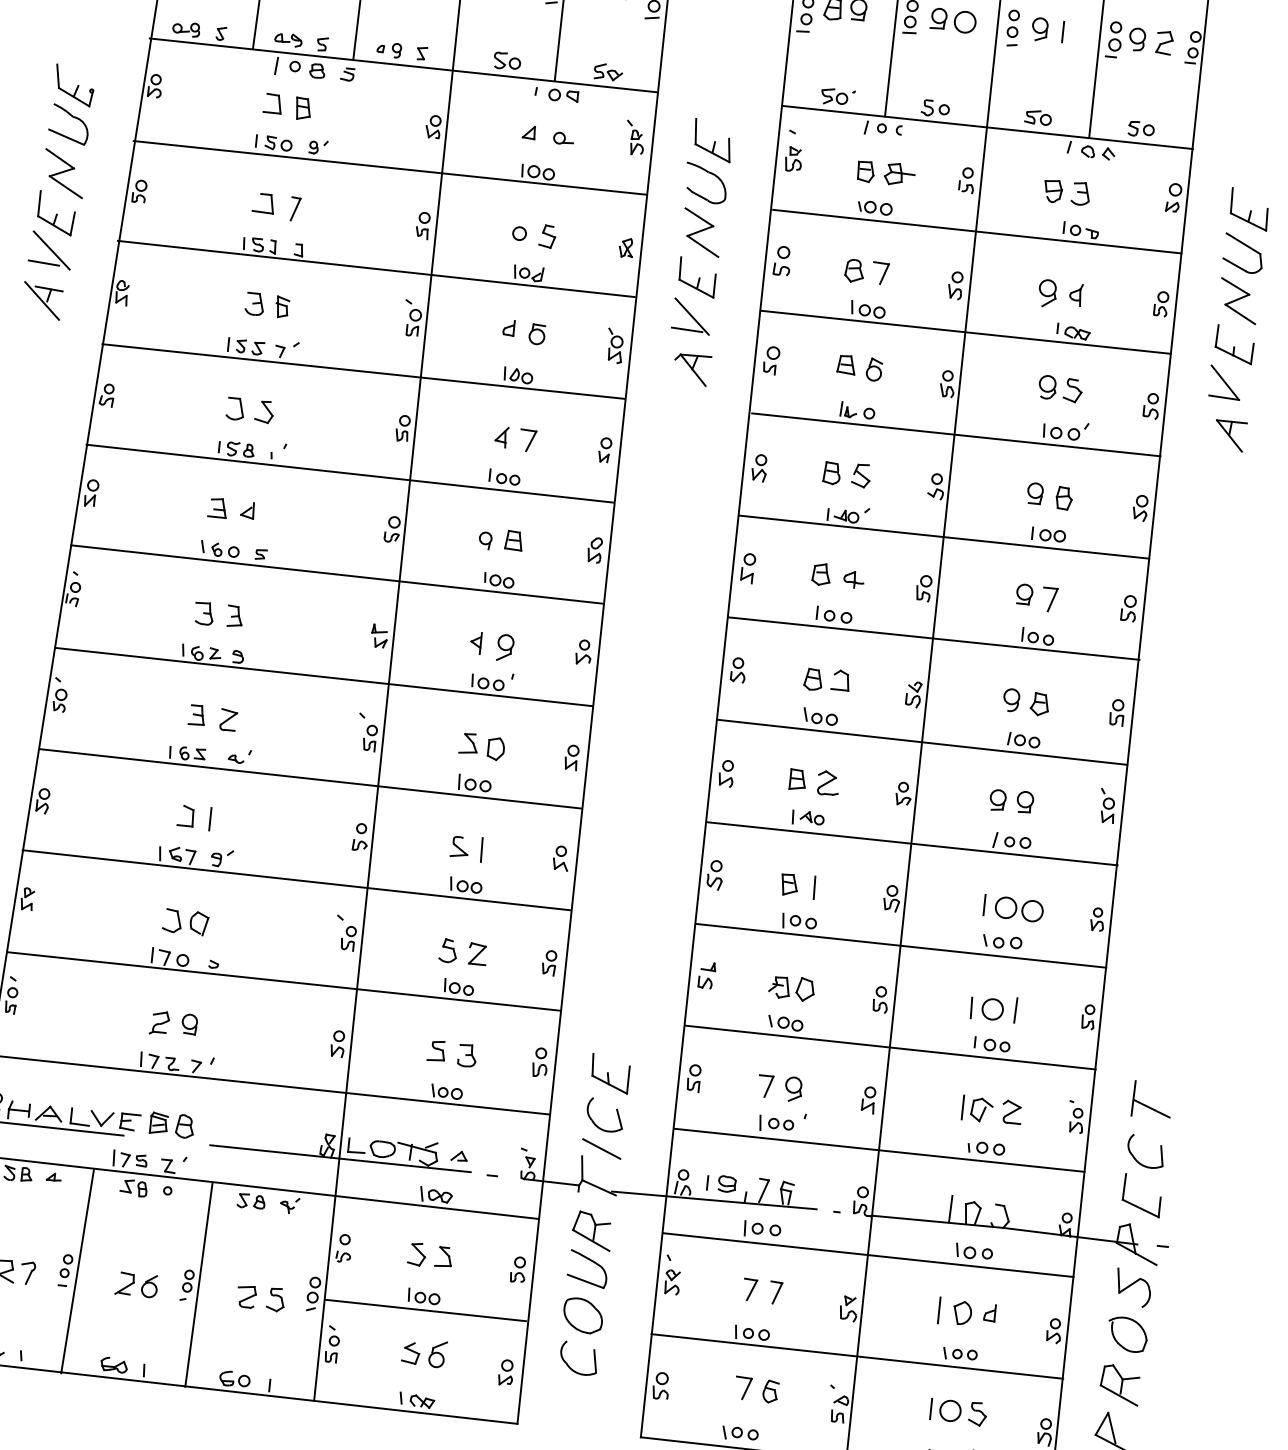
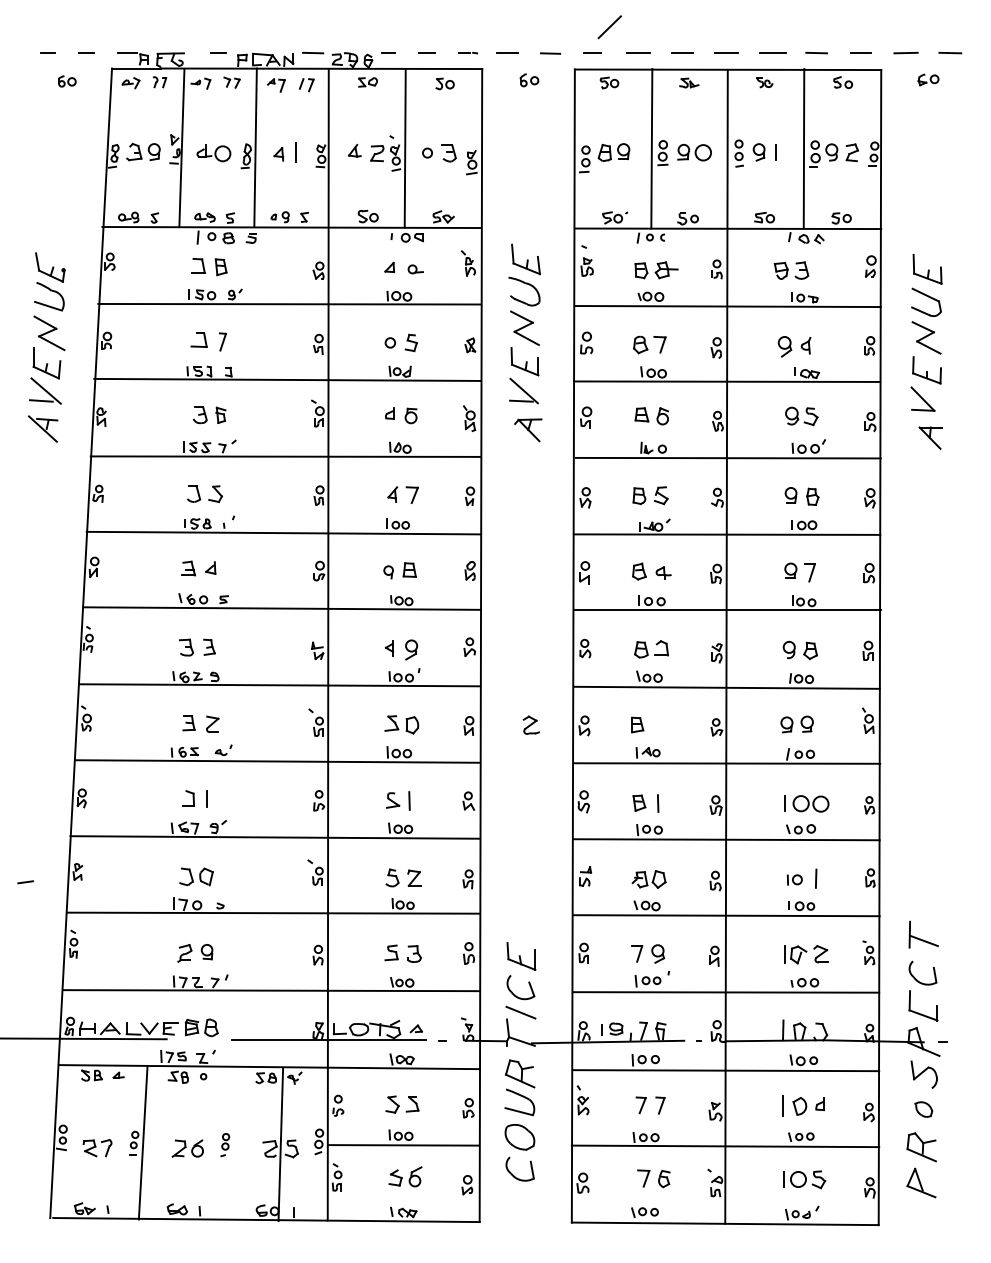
part: (827, 782) -> (530, 724), moved
part: (986, 1008) -> (794, 879), size x0.6
line: (198, 1284) -> (280, 1144), moved
part: (1127, 1334) -> (923, 1109), size x0.6

